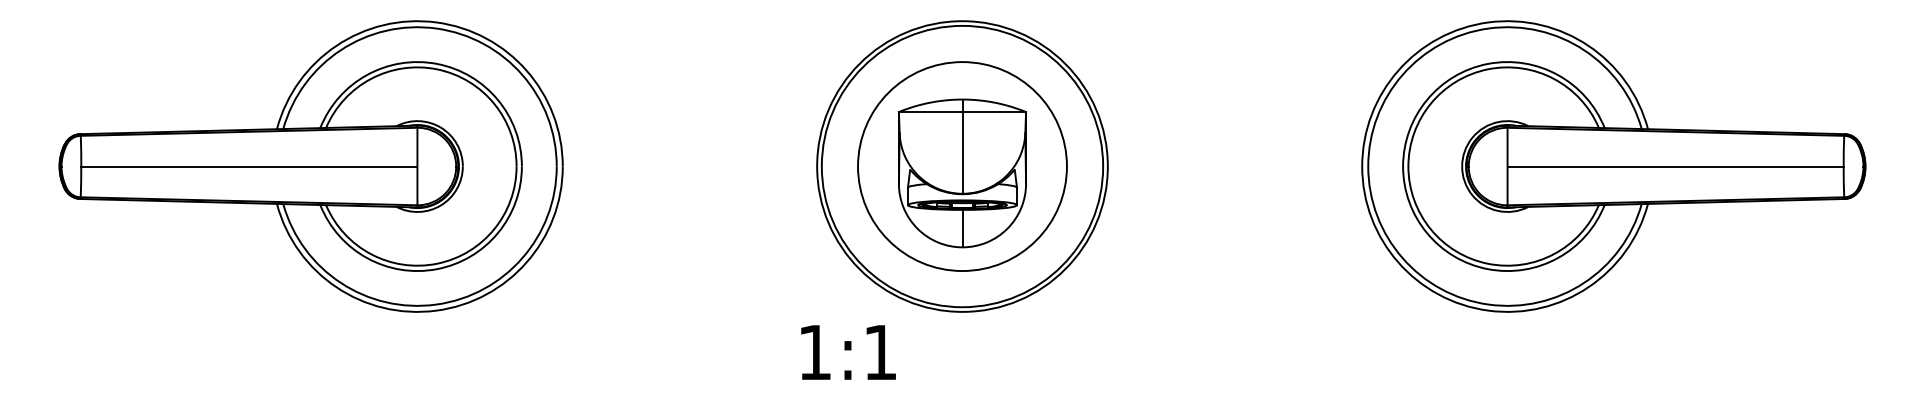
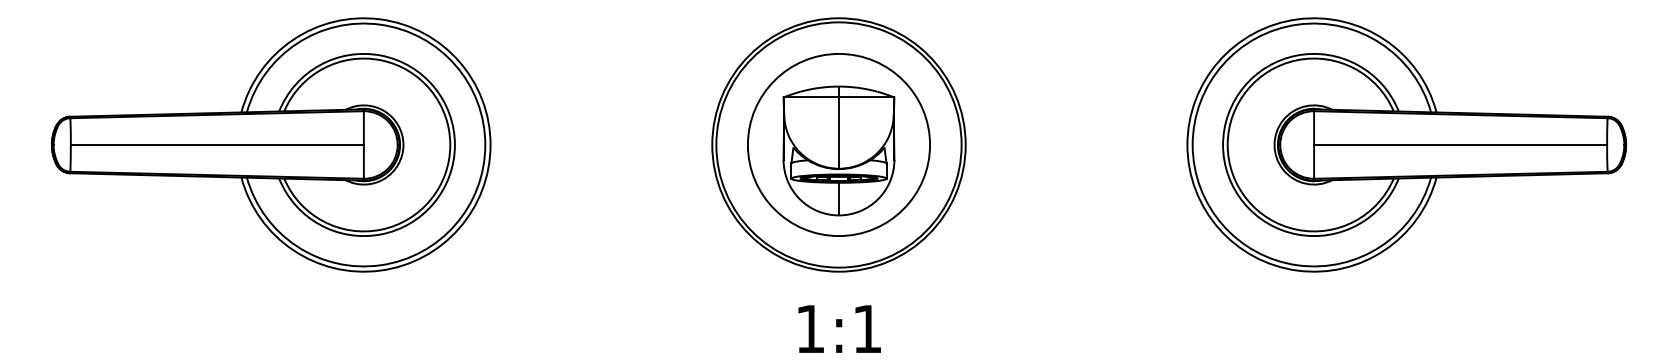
text: (848, 351) -> (839, 328), moved

